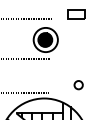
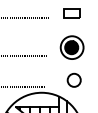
part: (45, 39) -> (71, 47), moved
part: (78, 84) -> (73, 79), size x1.67

